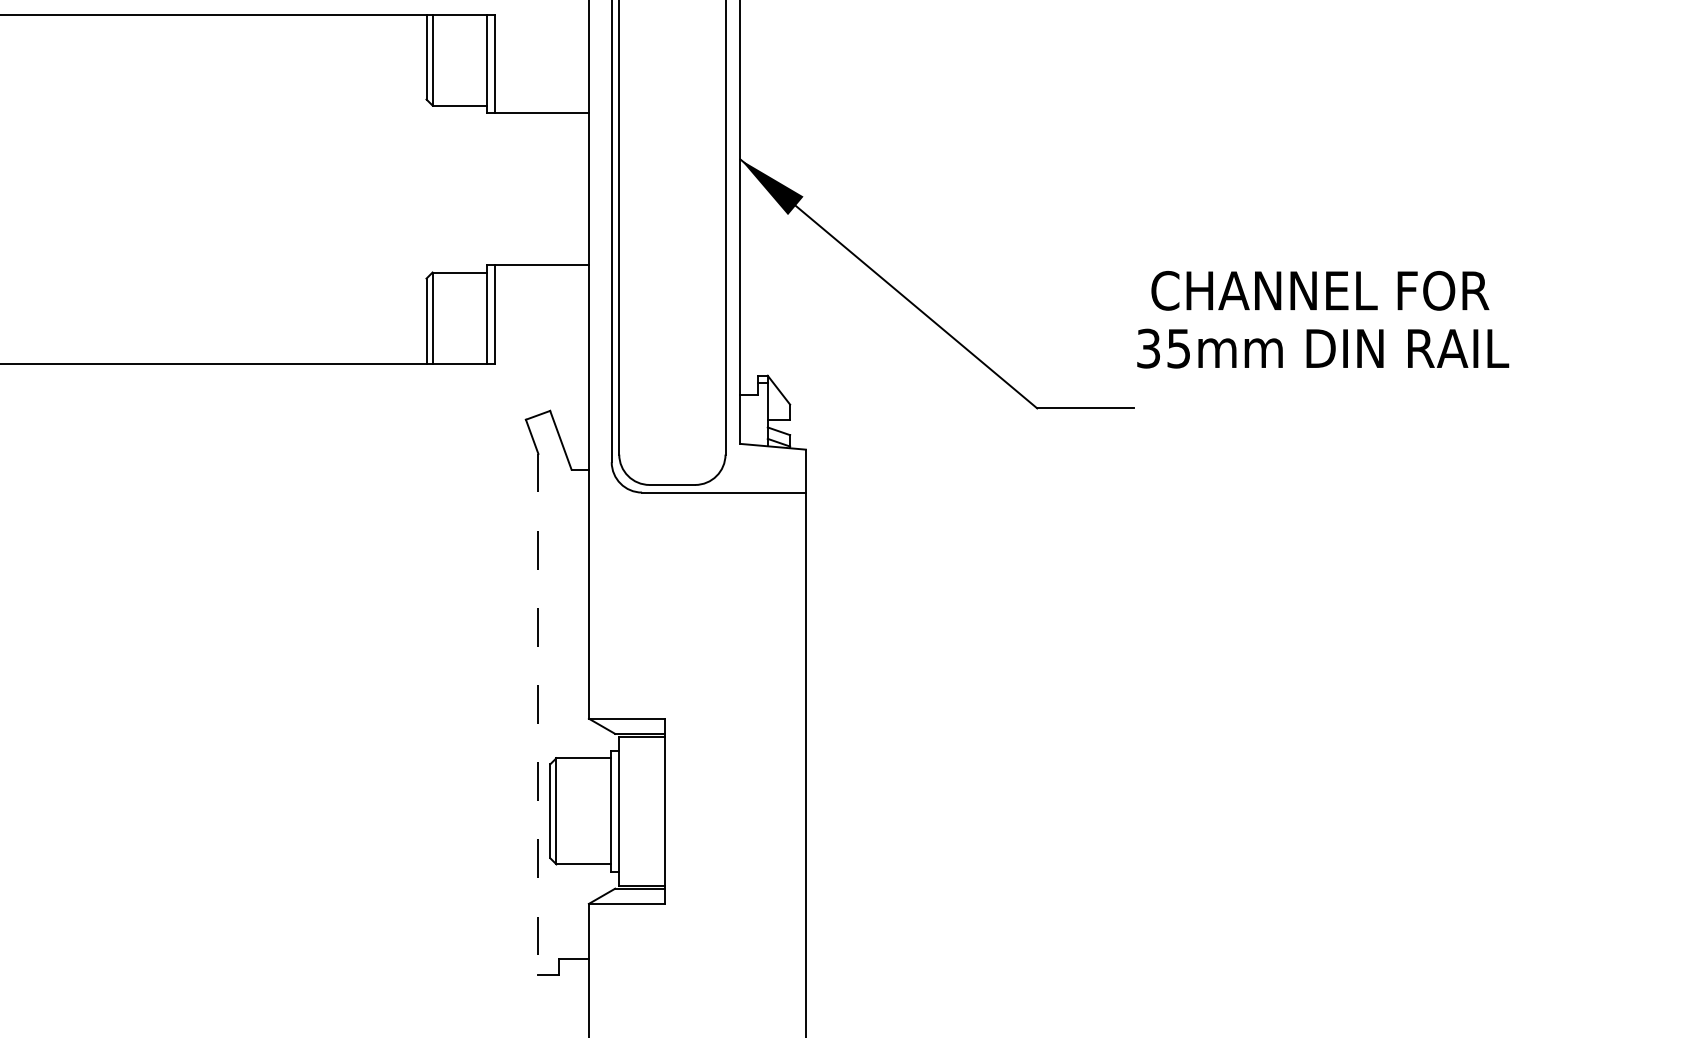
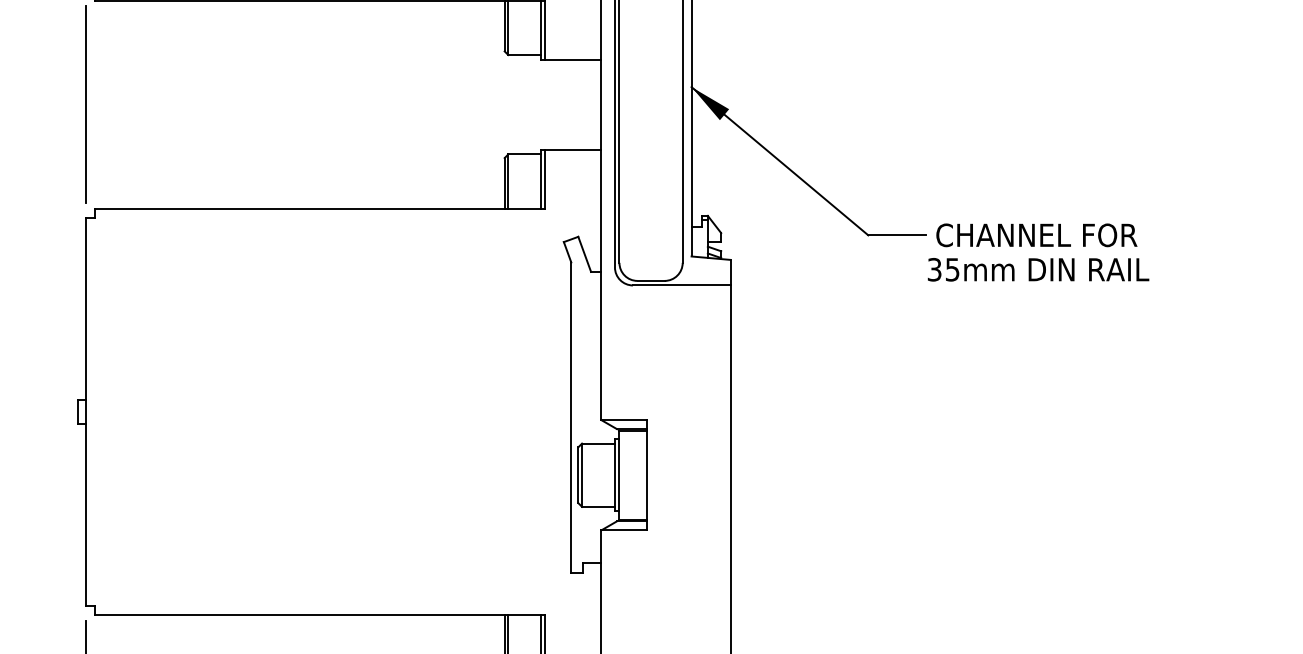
text: (1323, 319) -> (1038, 252), moved
line: (538, 716) -> (571, 418), dashed -> solid

